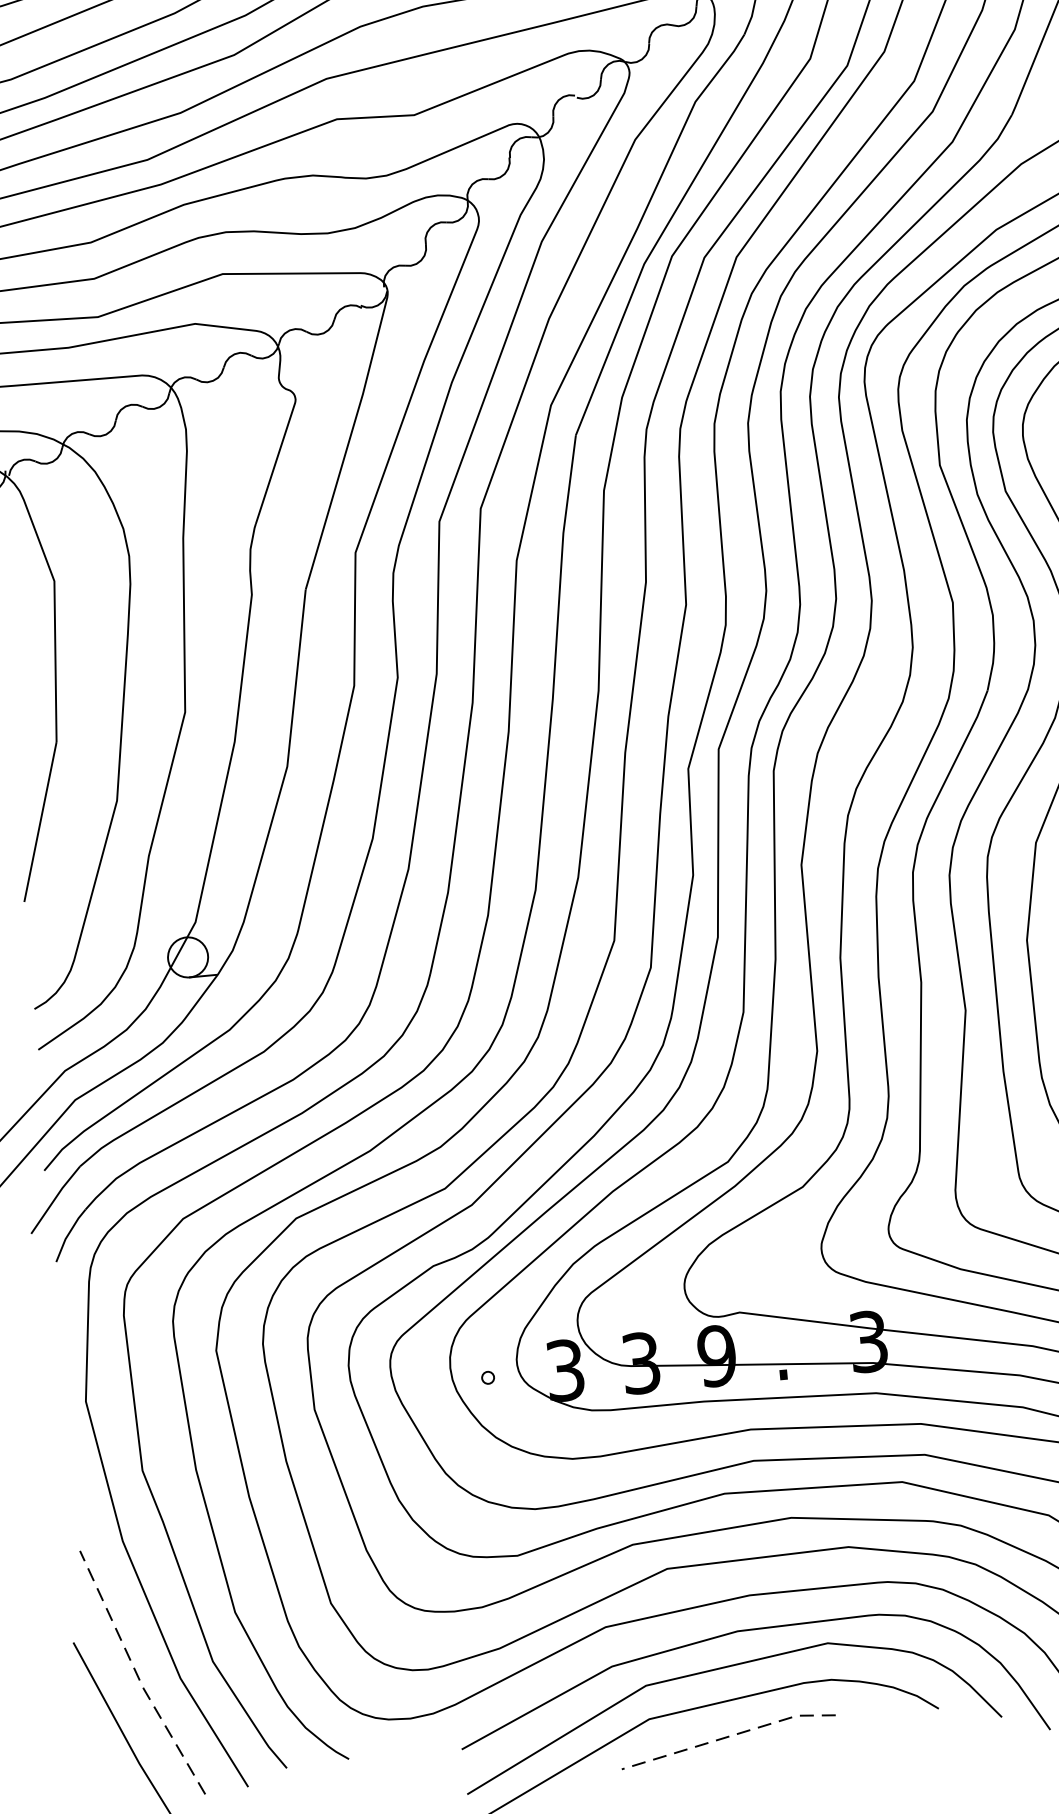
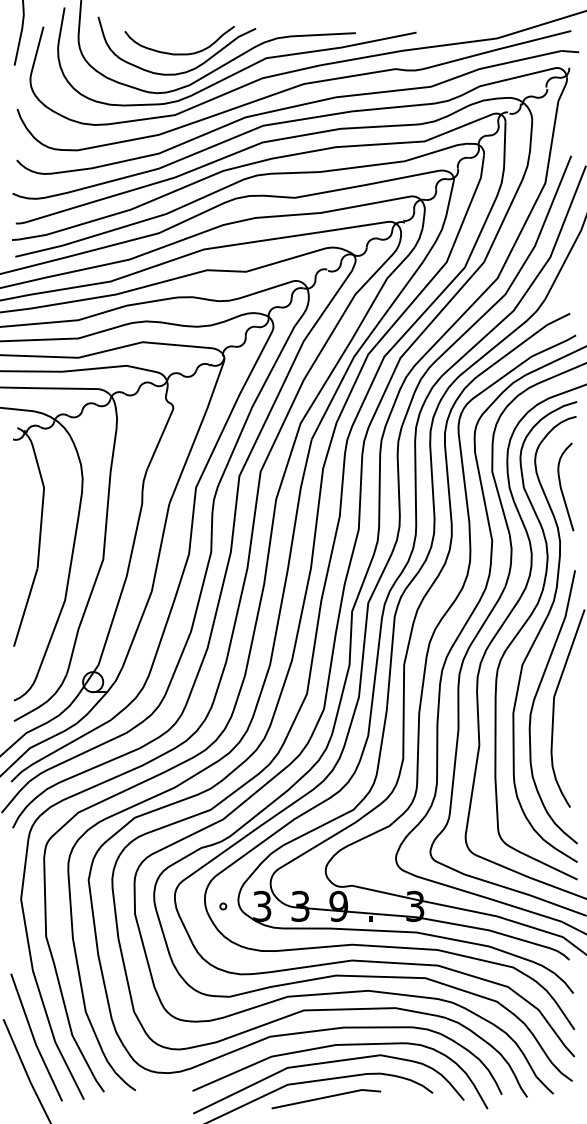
line: (136, 1675) -> (33, 1038), dashed -> solid
line: (728, 1737) -> (326, 1097), dashed -> solid

